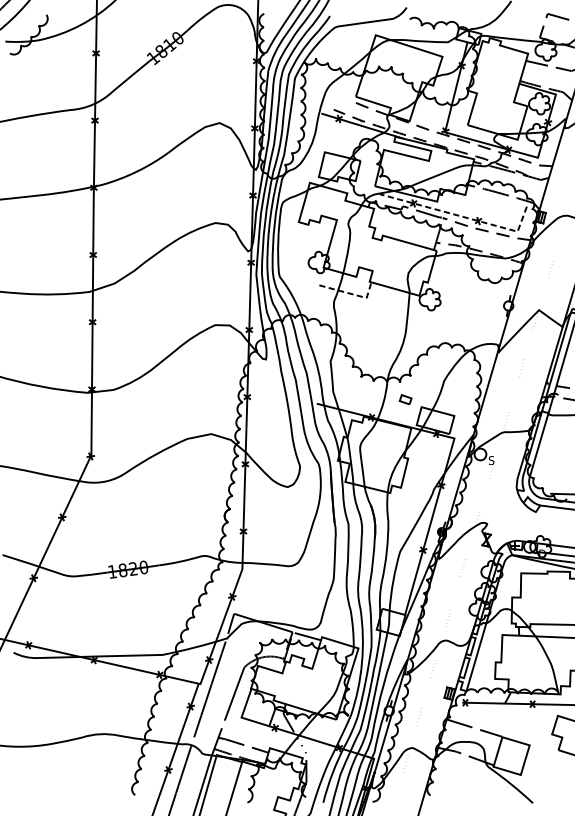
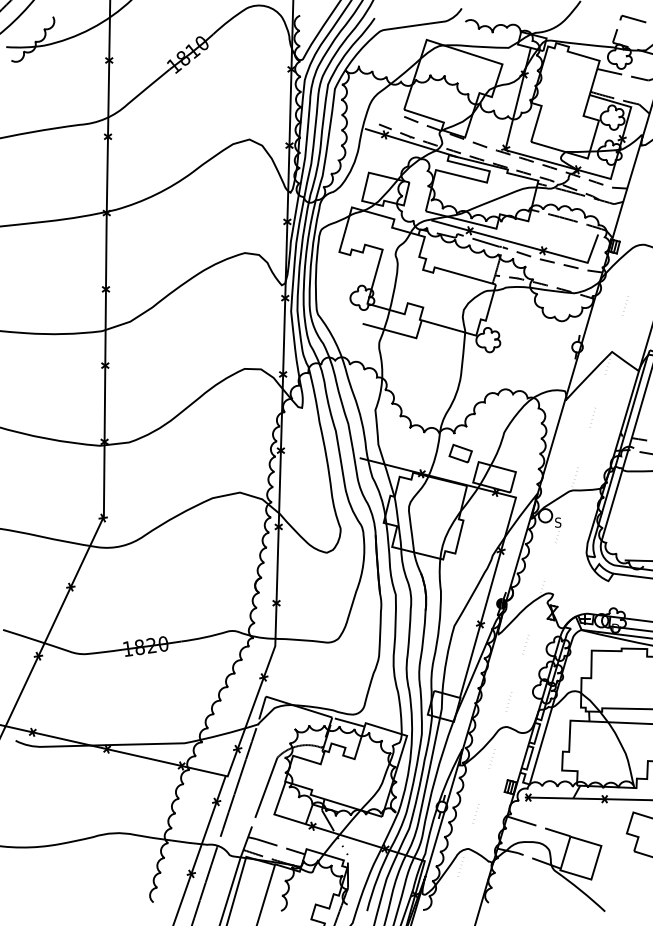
line: (461, 216) -> (524, 245), dashed -> solid
line: (351, 293) -> (399, 333), dashed -> solid
part: (405, 399) -> (460, 453), size x1.67

